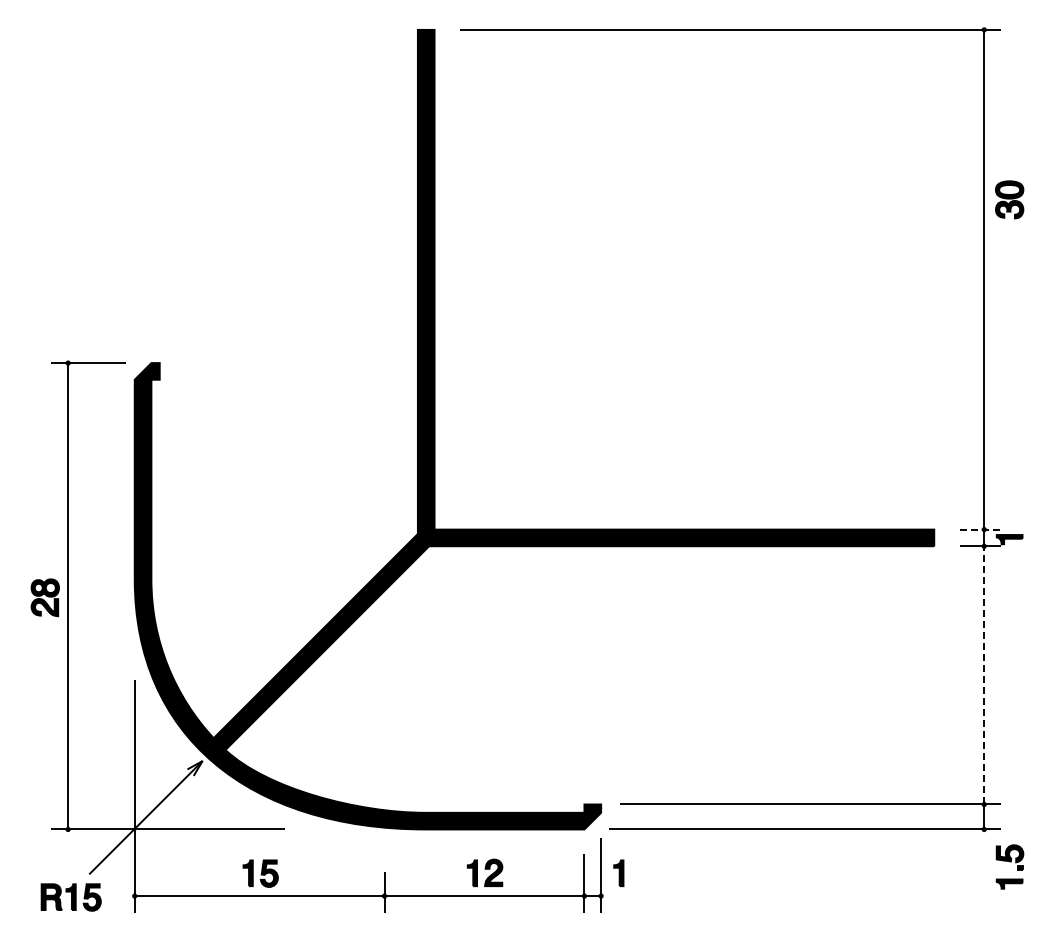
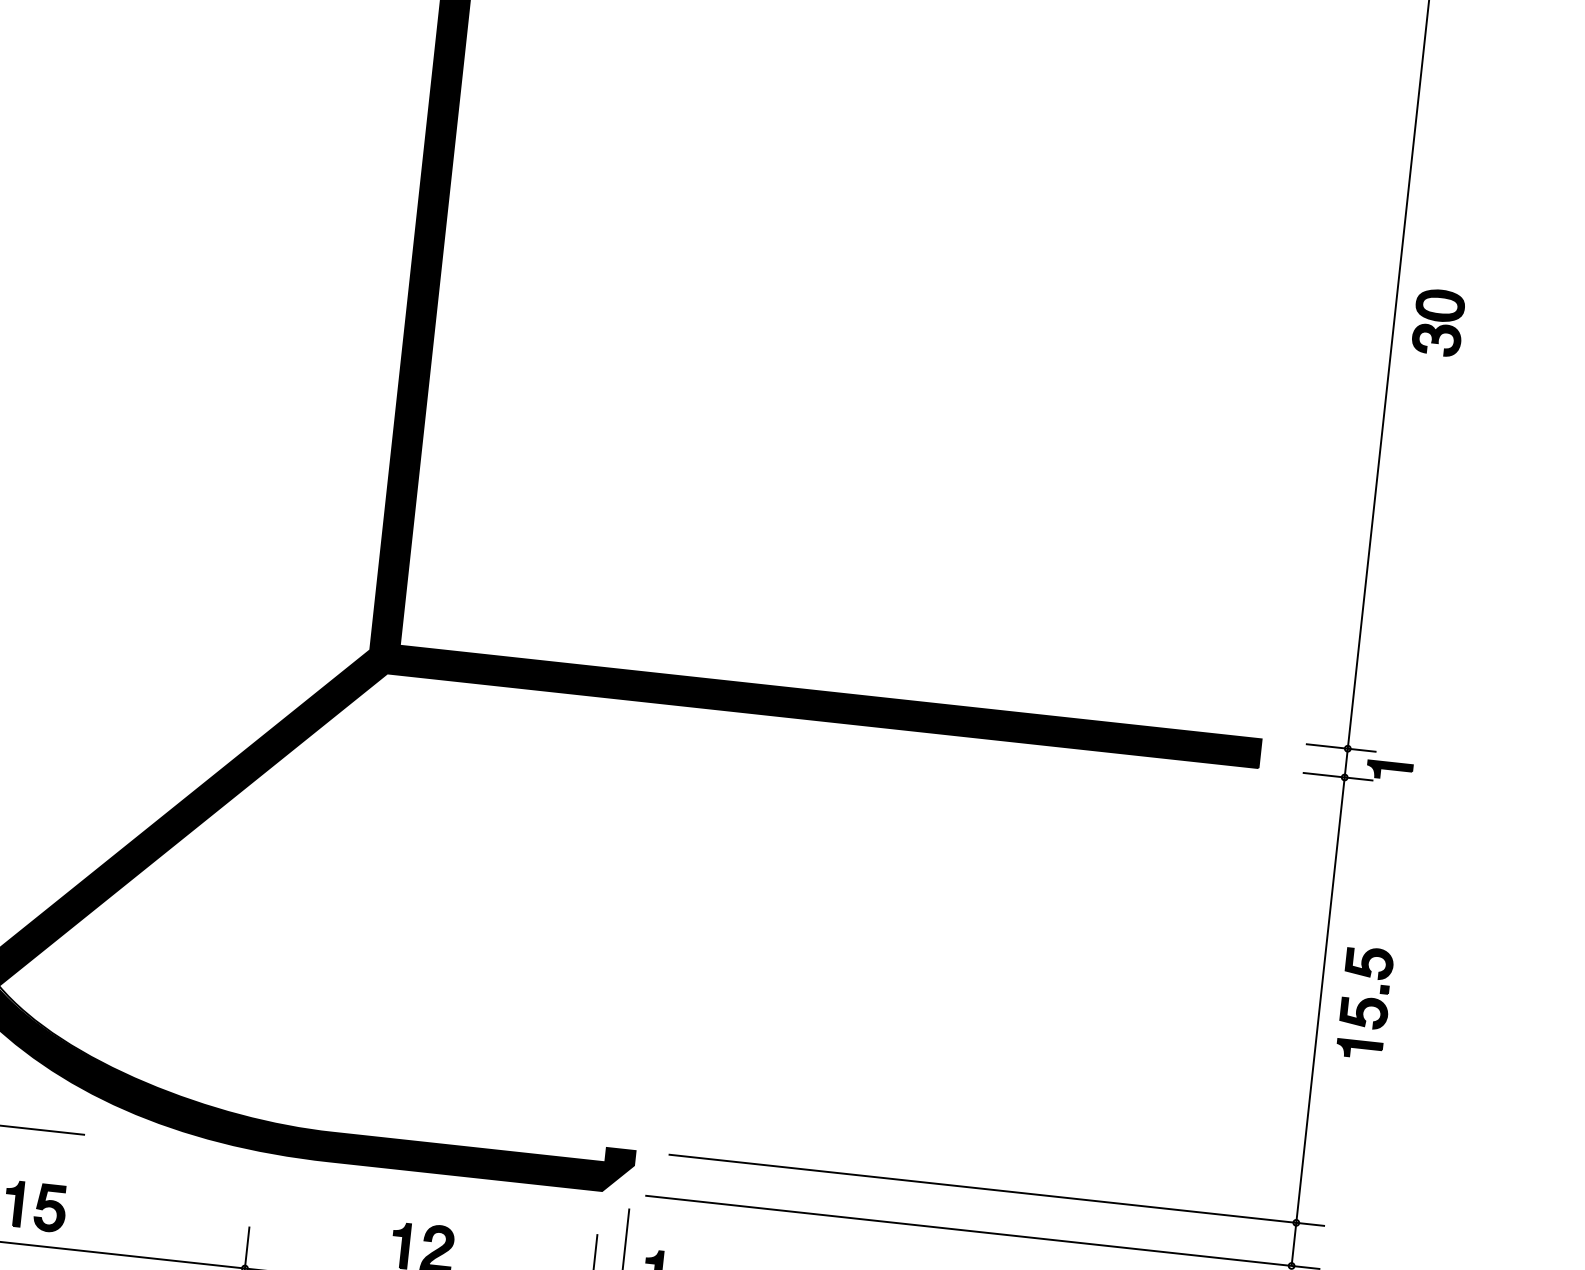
part: (1009, 199) -> (1438, 322), moved
line: (980, 529) -> (1341, 747), dashed -> solid
part: (1009, 673) -> (1364, 1001), added
line: (984, 674) -> (1321, 998), dashed -> solid

